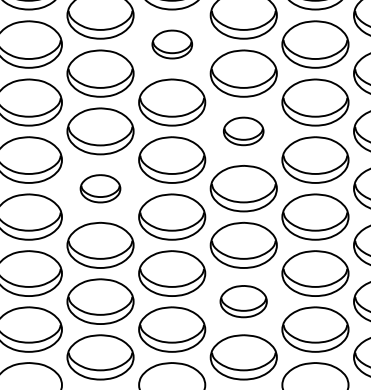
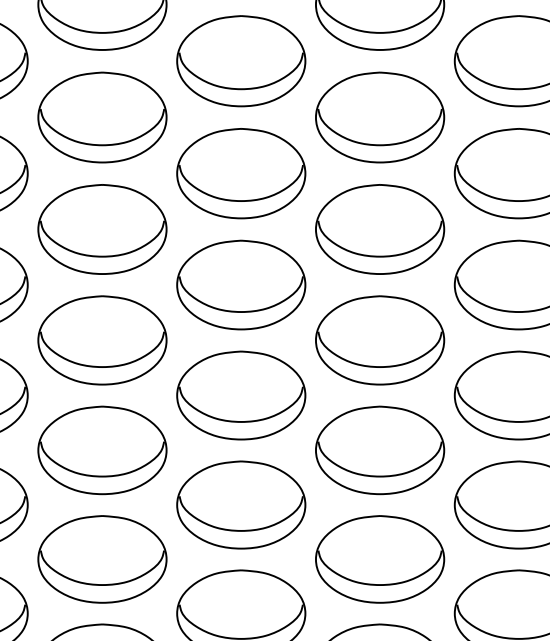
part: (172, 44) -> (241, 61), size x1.67
part: (243, 131) -> (379, 229), size x1.67
part: (100, 188) -> (102, 340), size x1.67
part: (243, 301) -> (379, 559), size x1.43

